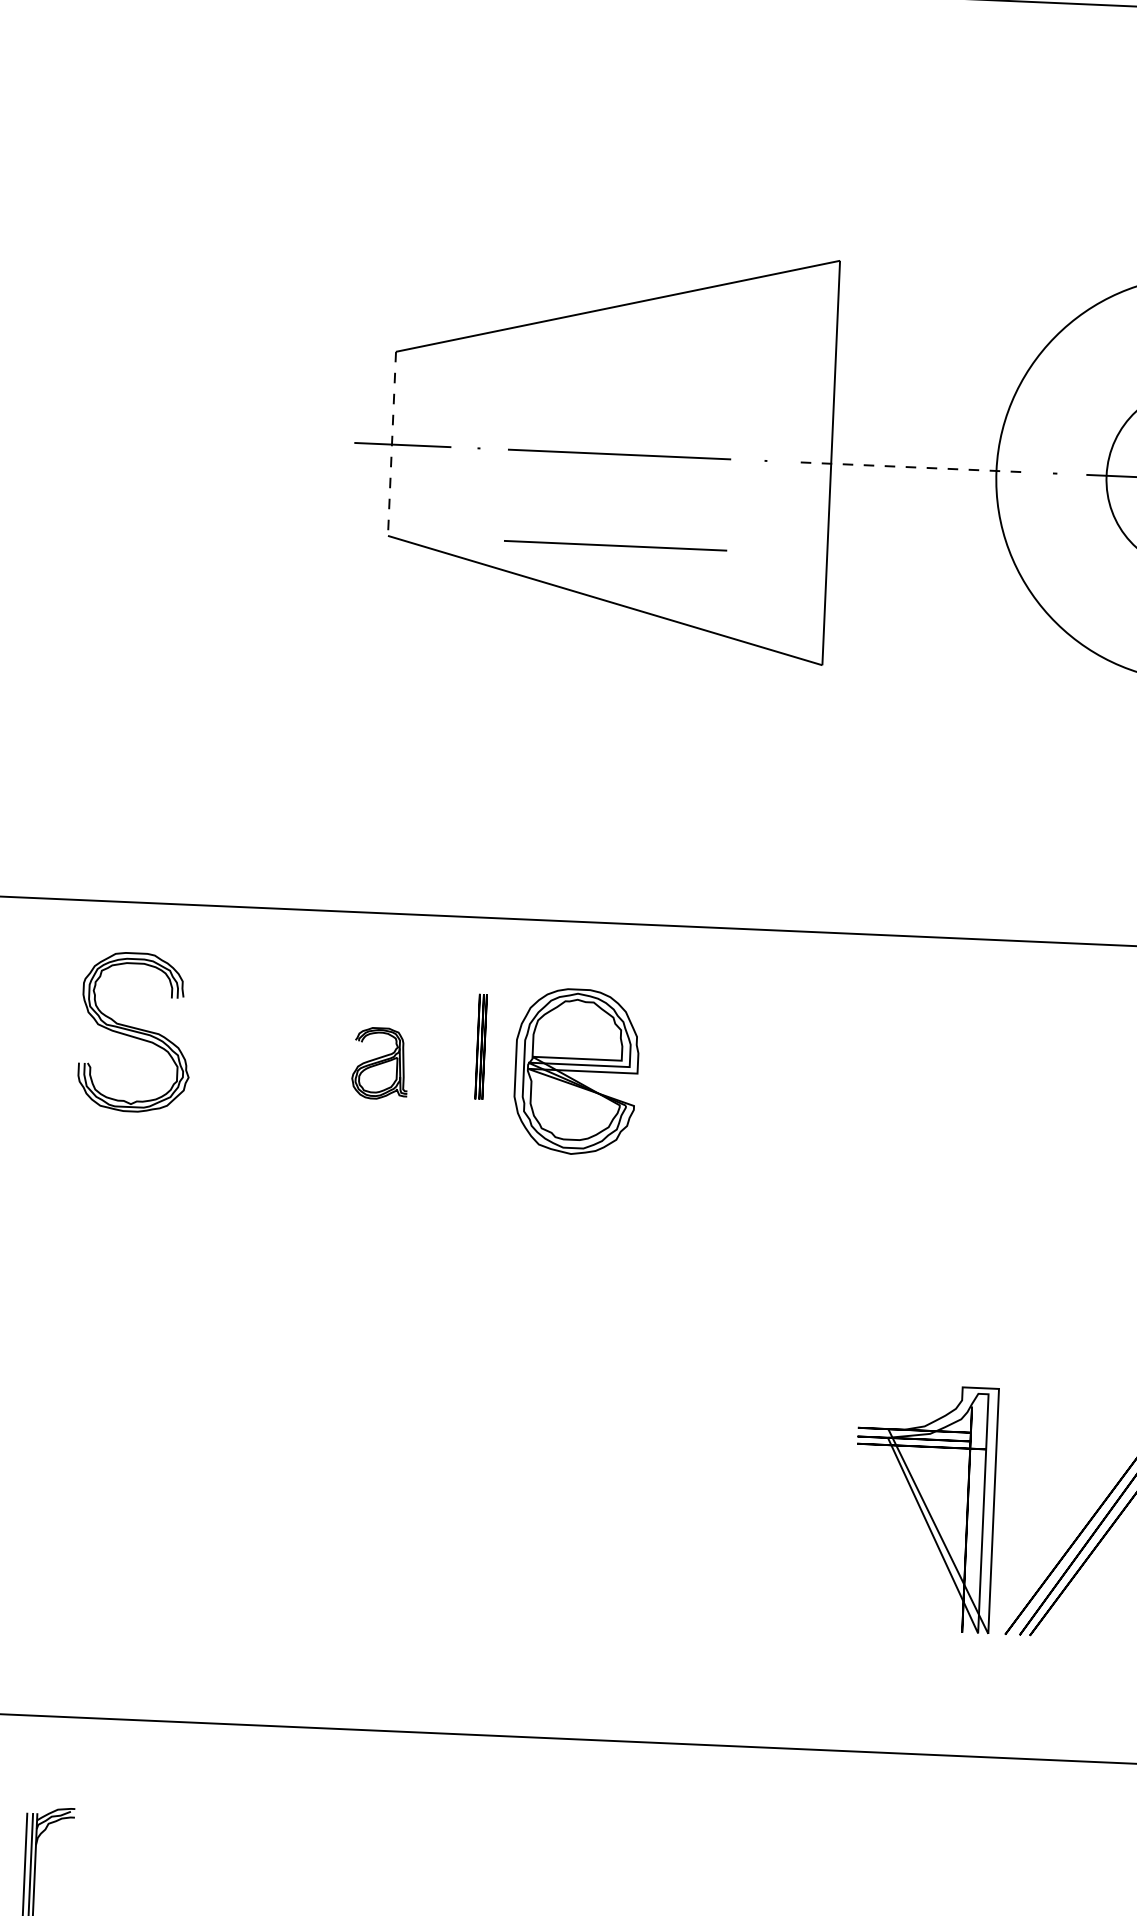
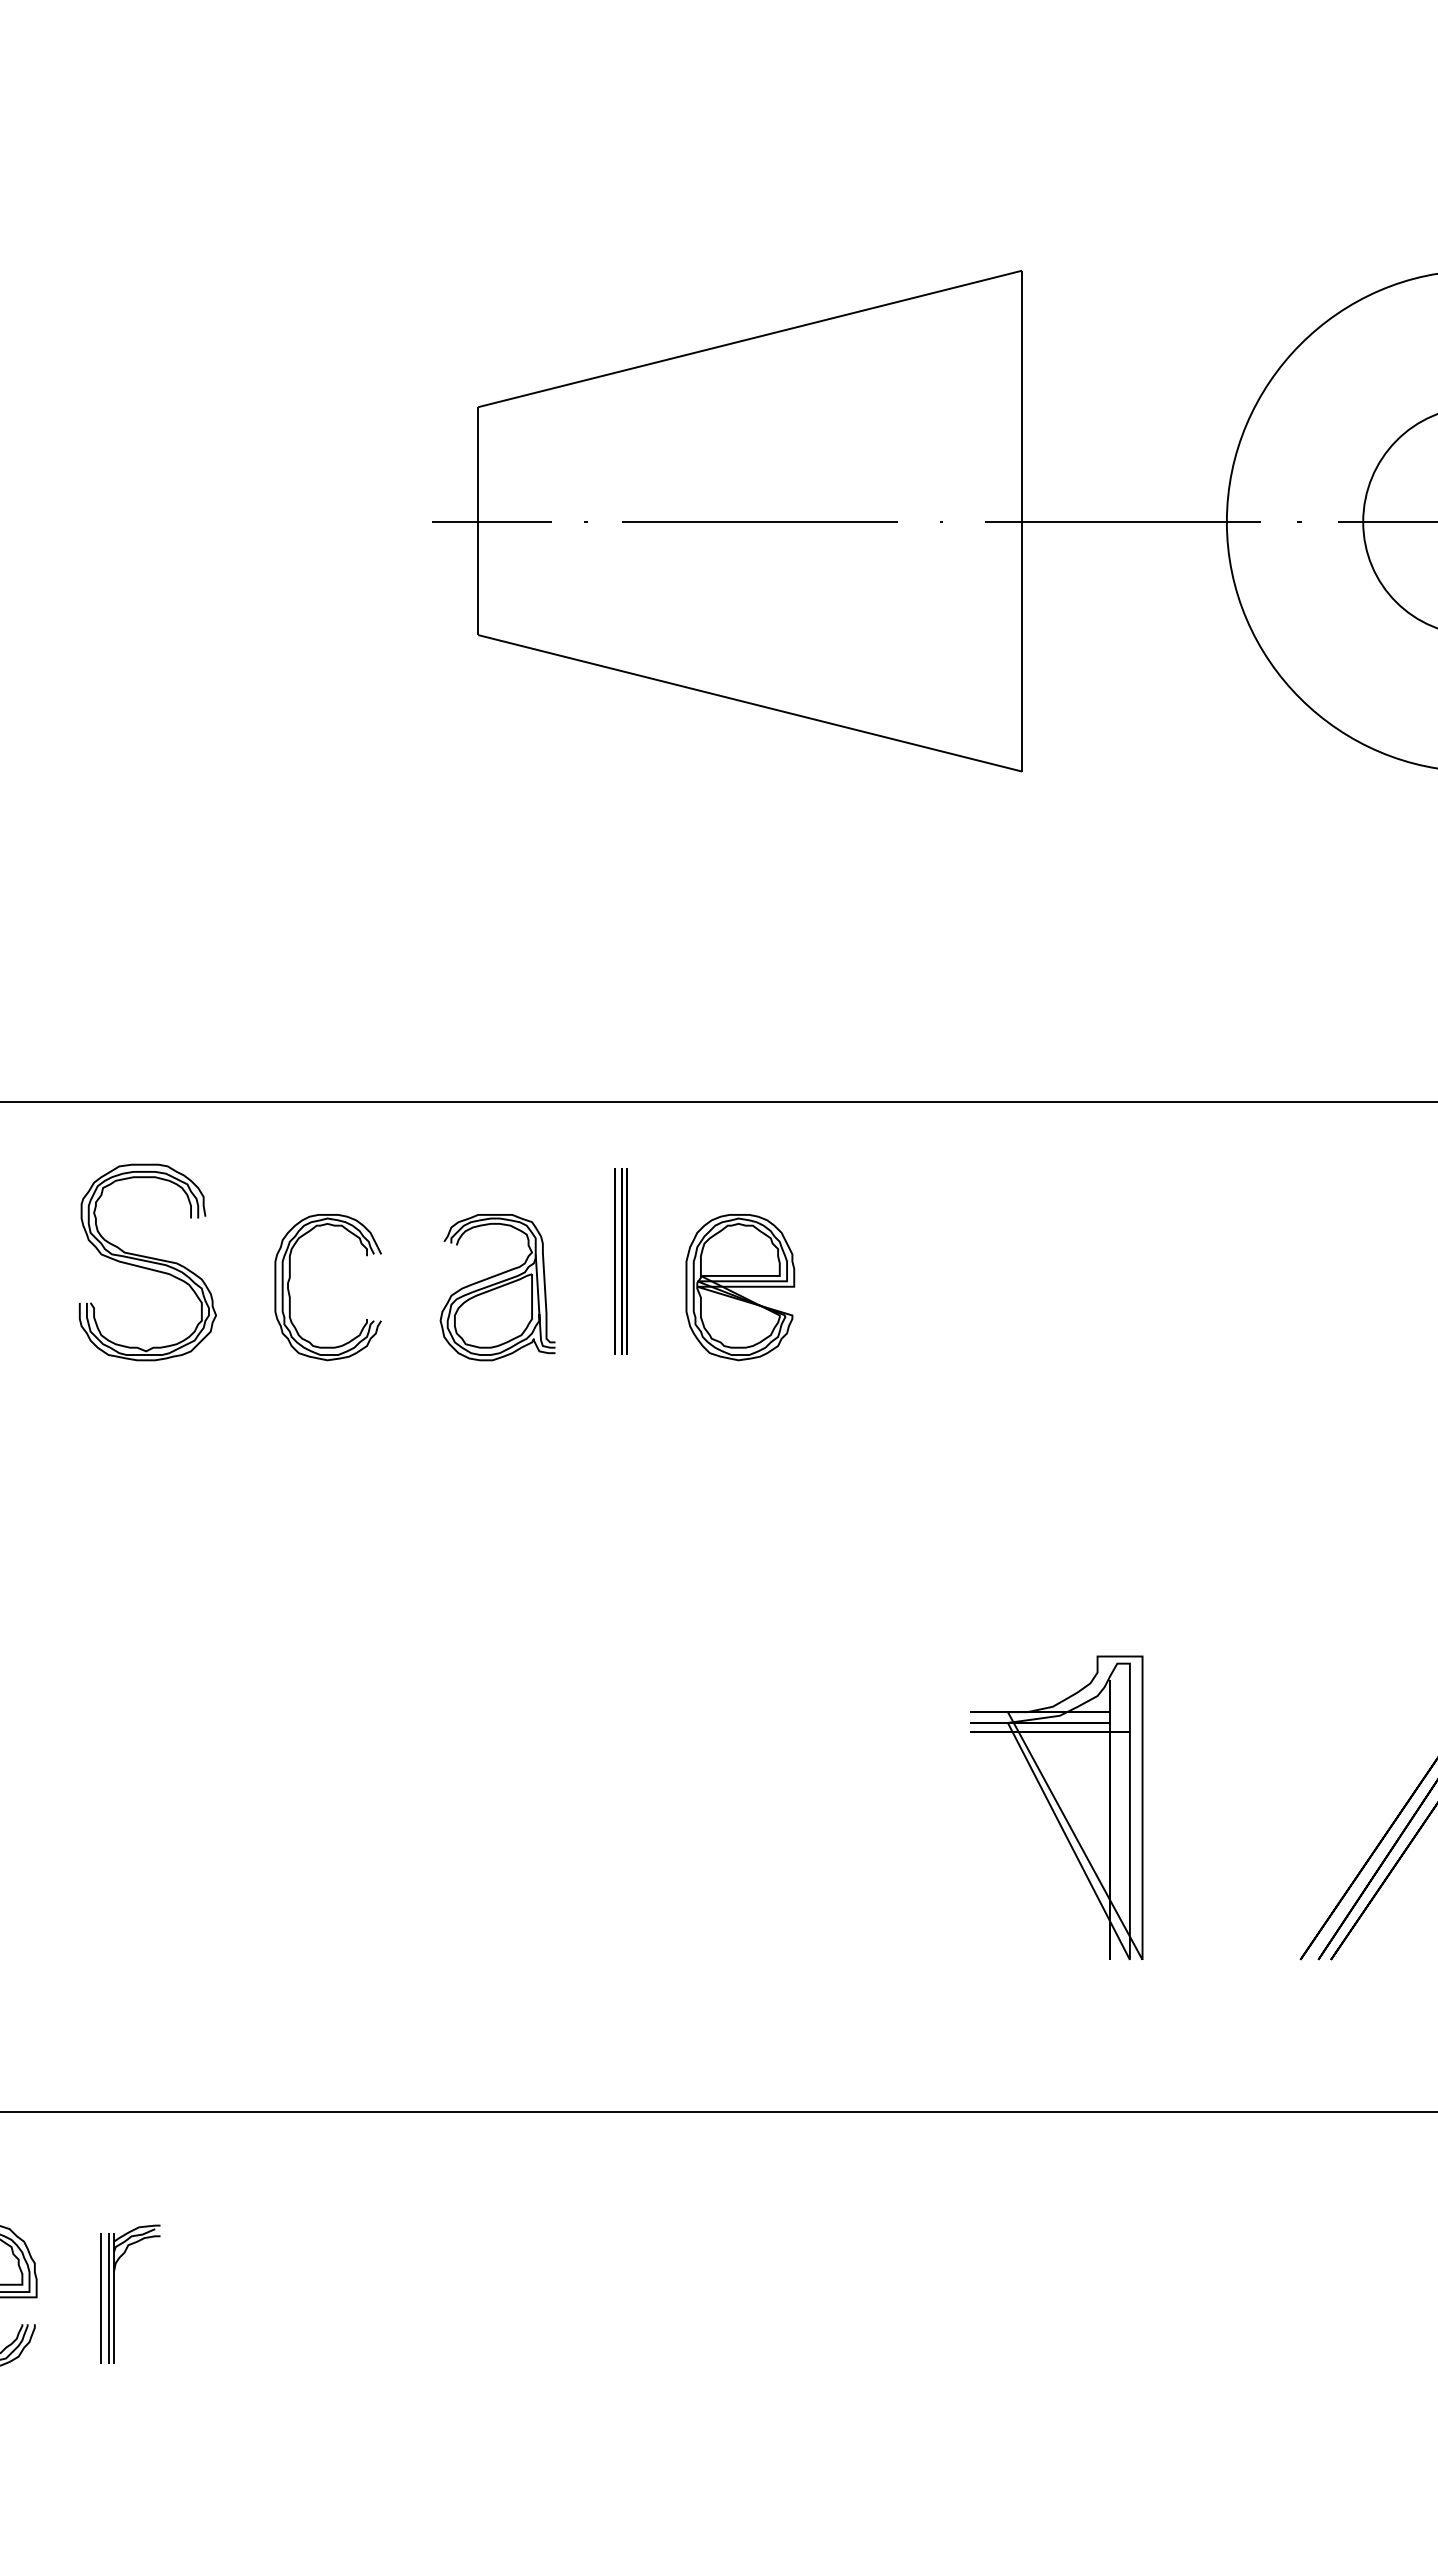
line: (392, 444) -> (478, 521), dashed -> solid
line: (913, 467) -> (1123, 522), dashed -> solid
line: (615, 545) -> (759, 634), removed
part: (135, 1032) -> (147, 1262), moved
part: (480, 1046) -> (620, 1261), size x1.43
part: (213, 1061) -> (290, 1294), added
part: (380, 1063) -> (497, 1287), size x1.67
part: (576, 1071) -> (740, 1287), size x0.71
part: (924, 1507) -> (1056, 1807), moved

